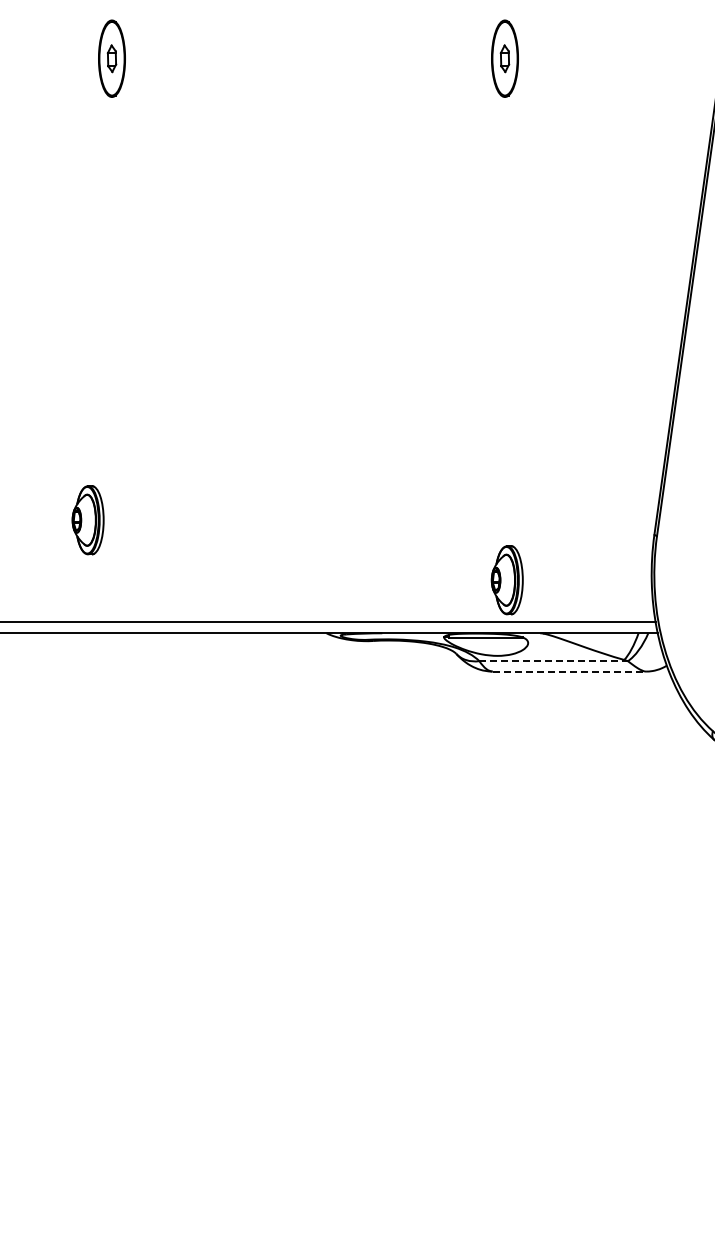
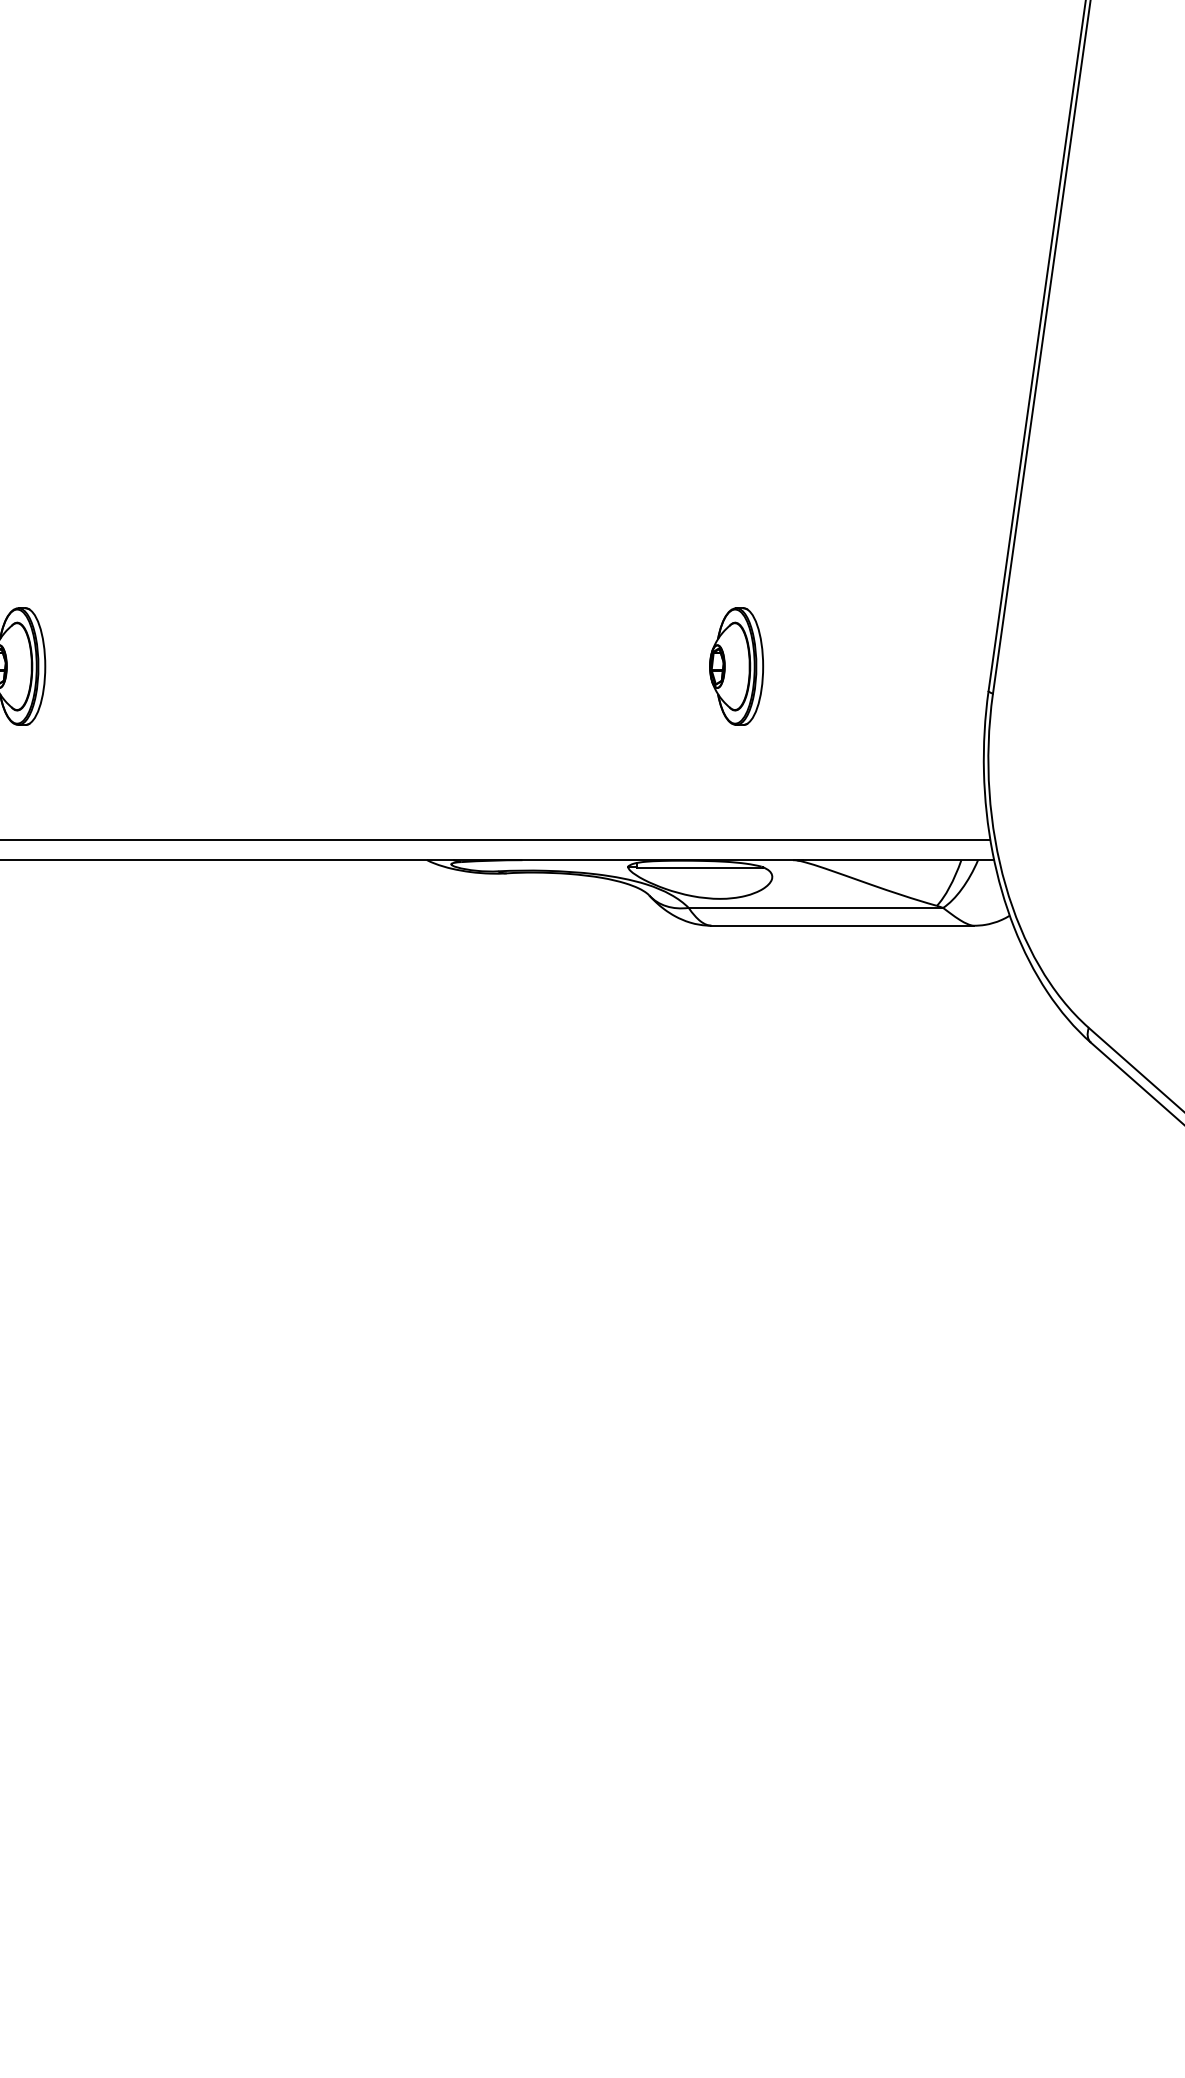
part: (506, 580) -> (735, 667), moved
line: (554, 661) -> (817, 908), dashed -> solid
line: (569, 671) -> (843, 925), dashed -> solid

